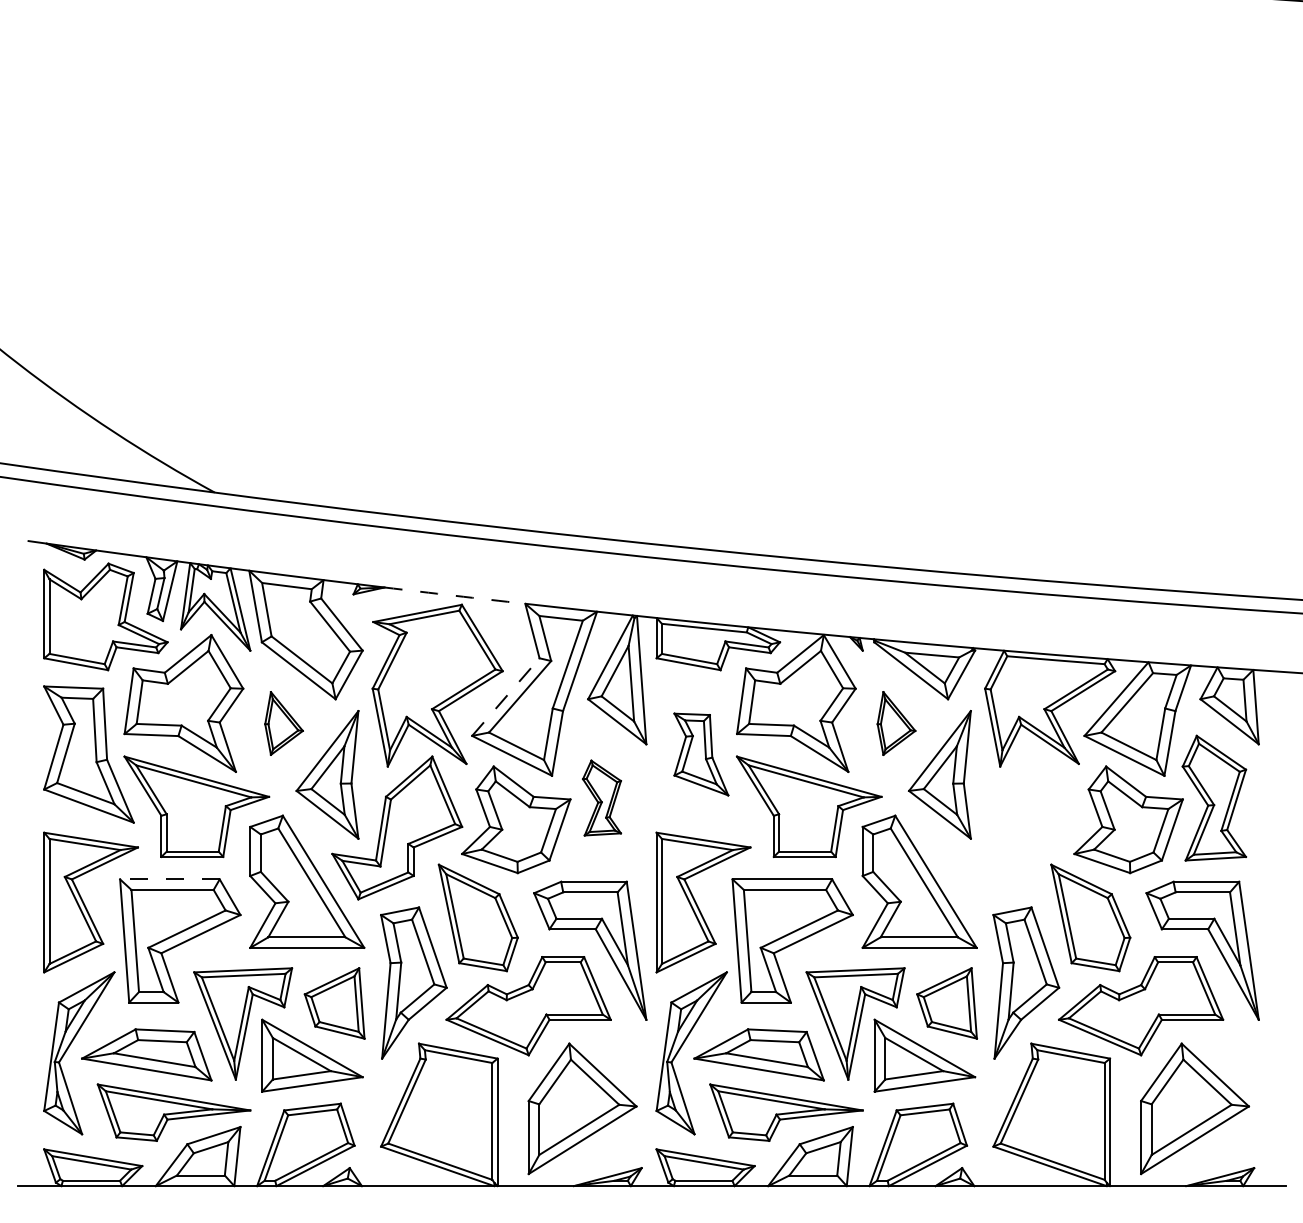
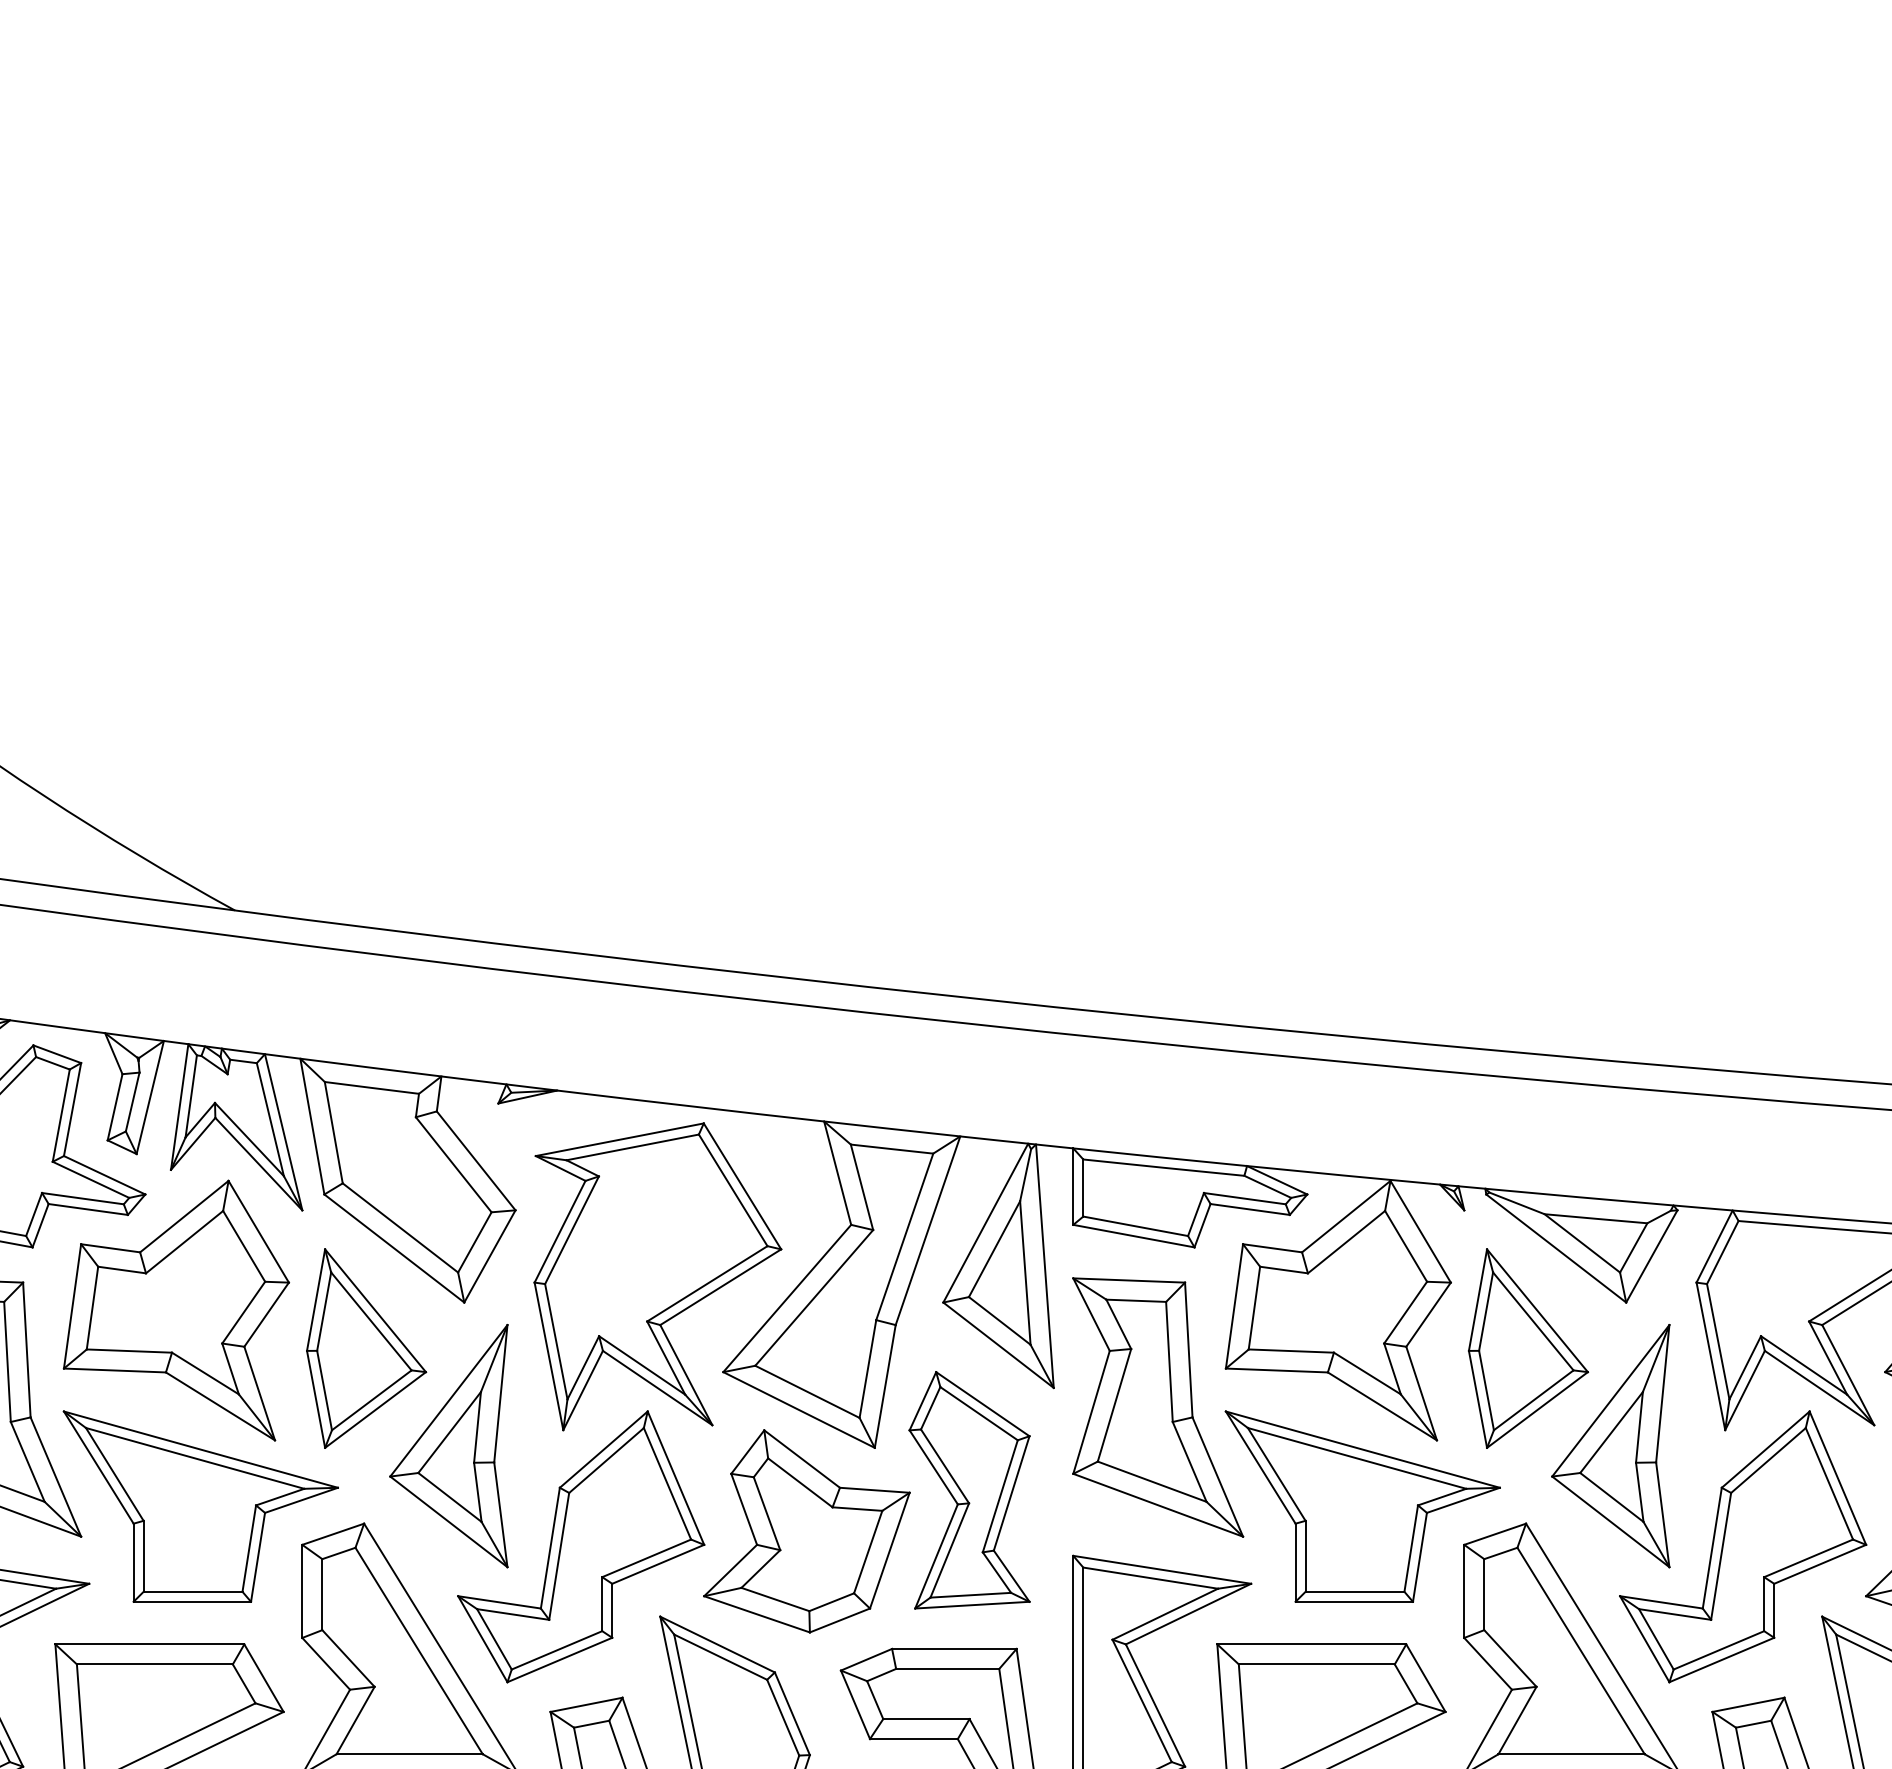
arc: (454, 595) -> (689, 1105), dashed -> solid
line: (506, 696) -> (788, 1297), dashed -> solid
part: (283, 723) -> (365, 1348), size x1.67
part: (896, 723) -> (1528, 1348), size x1.67
part: (701, 754) -> (1158, 1407), size x1.67
part: (601, 797) -> (968, 1488), size x1.67
part: (1009, 827) -> (1742, 1545), added
line: (169, 879) -> (149, 1644), dashed -> solid

